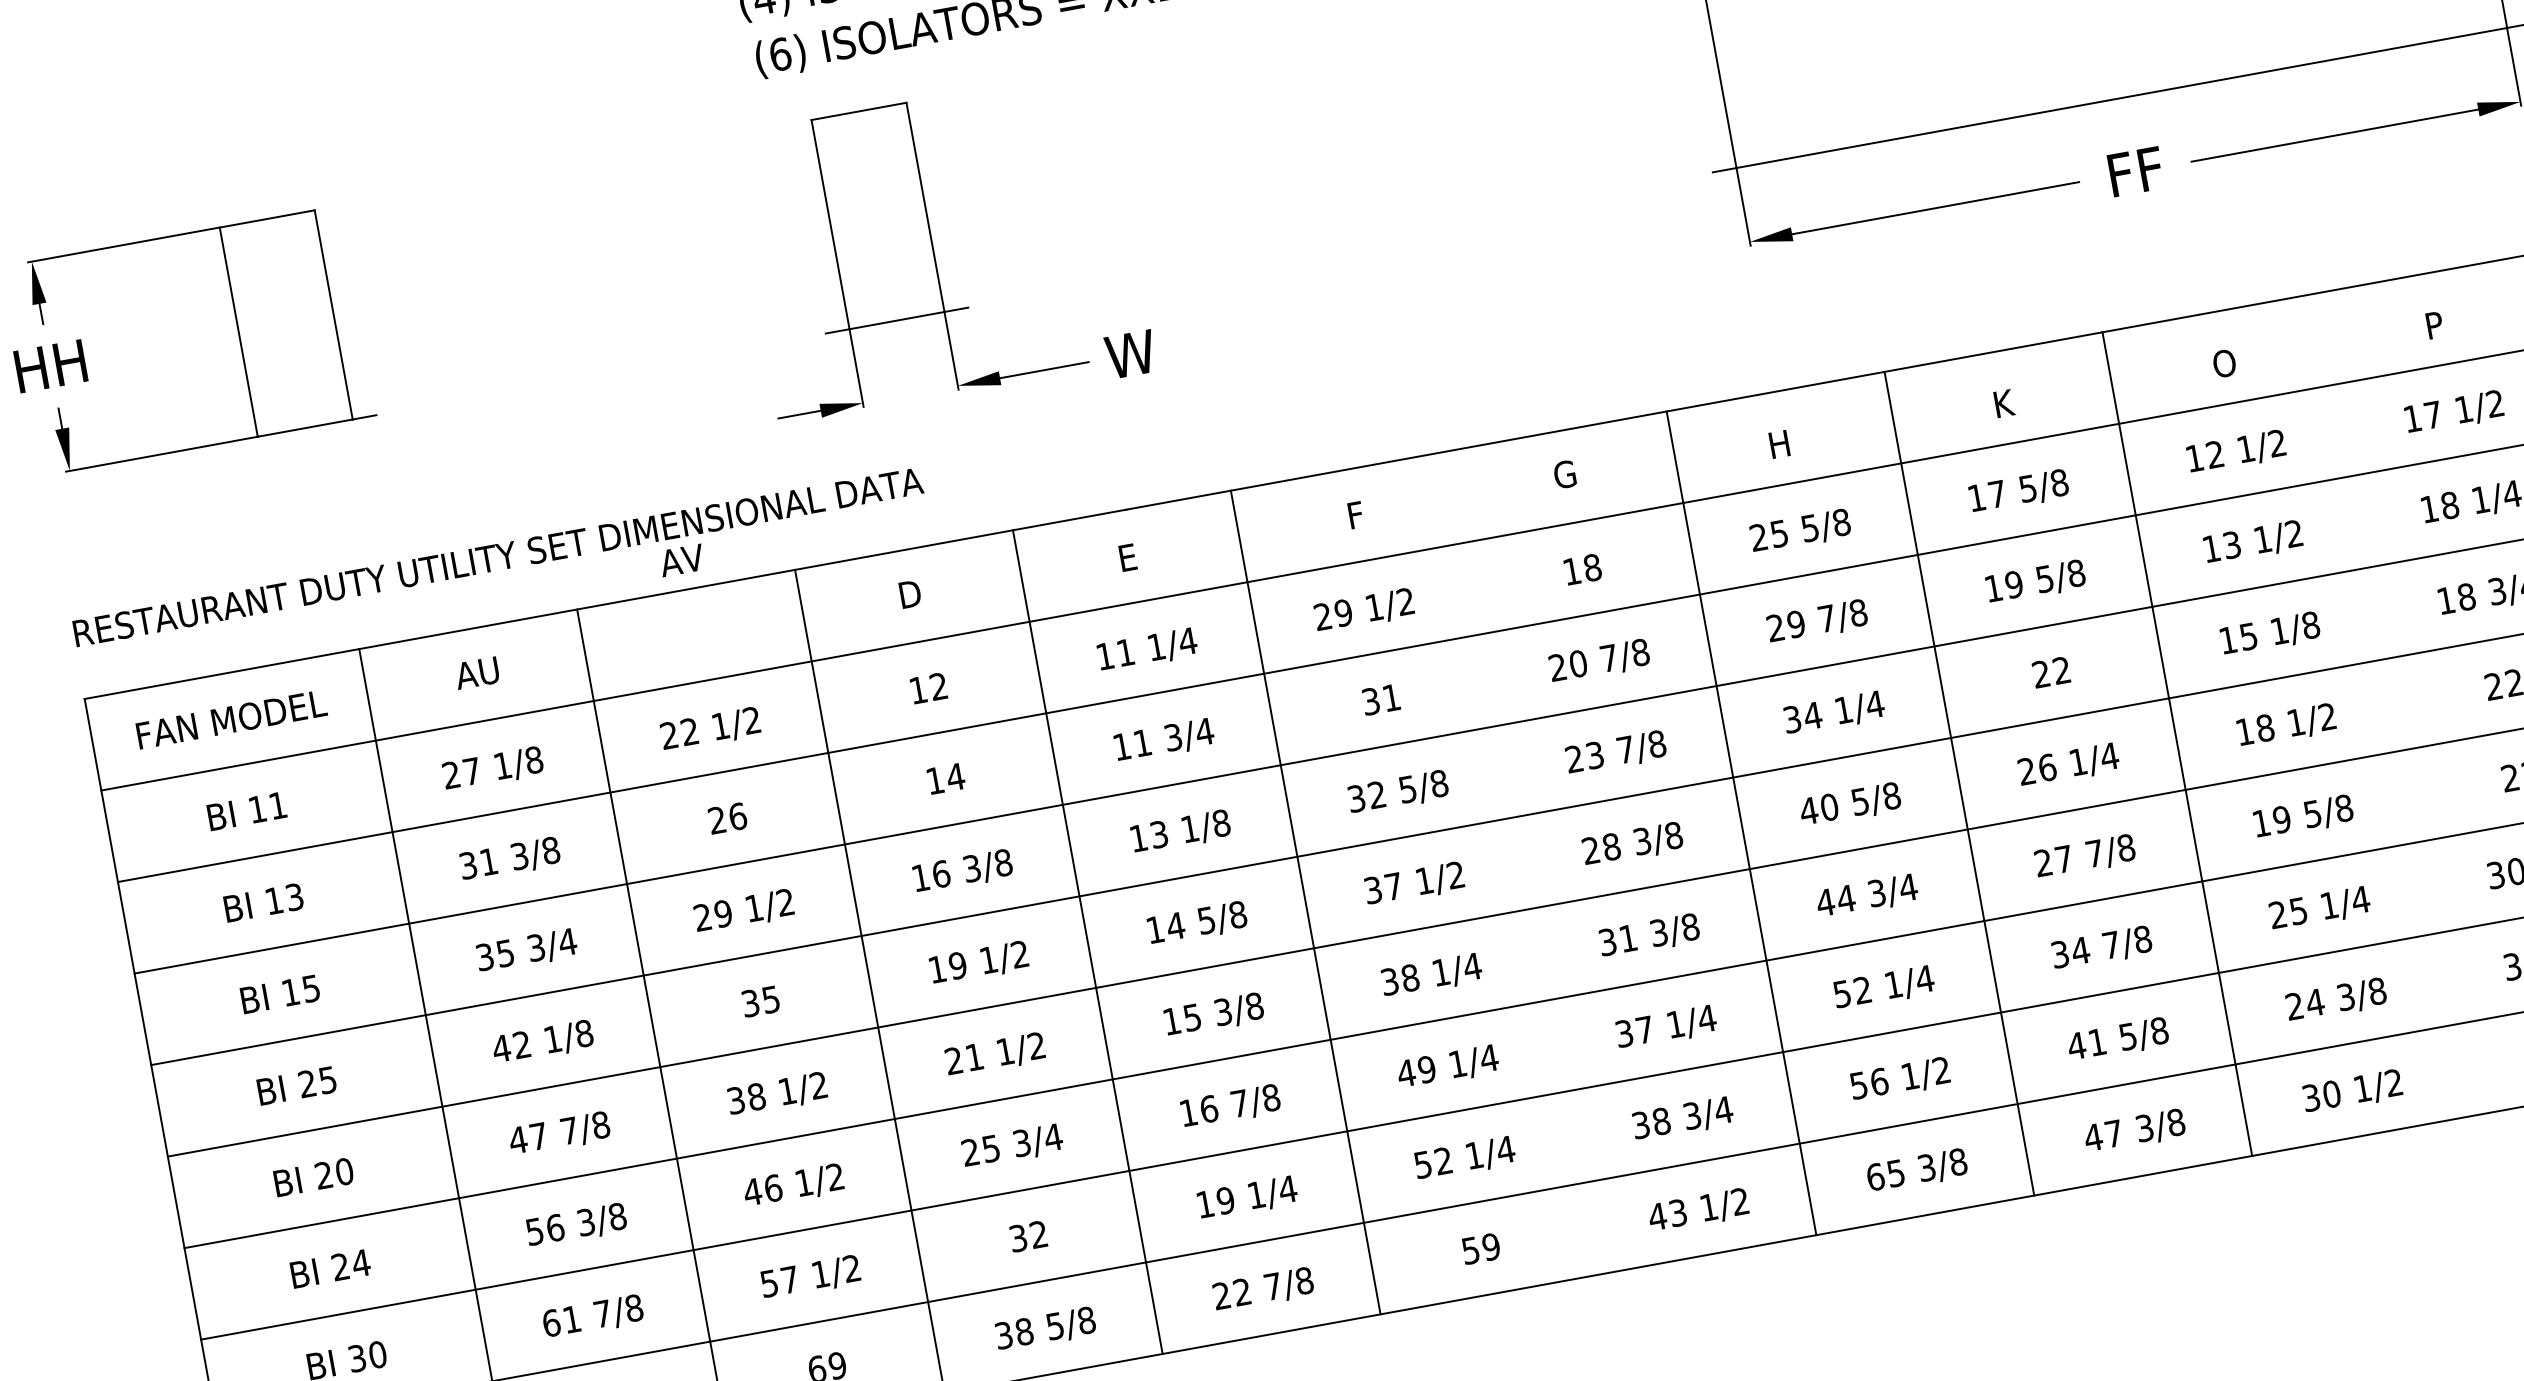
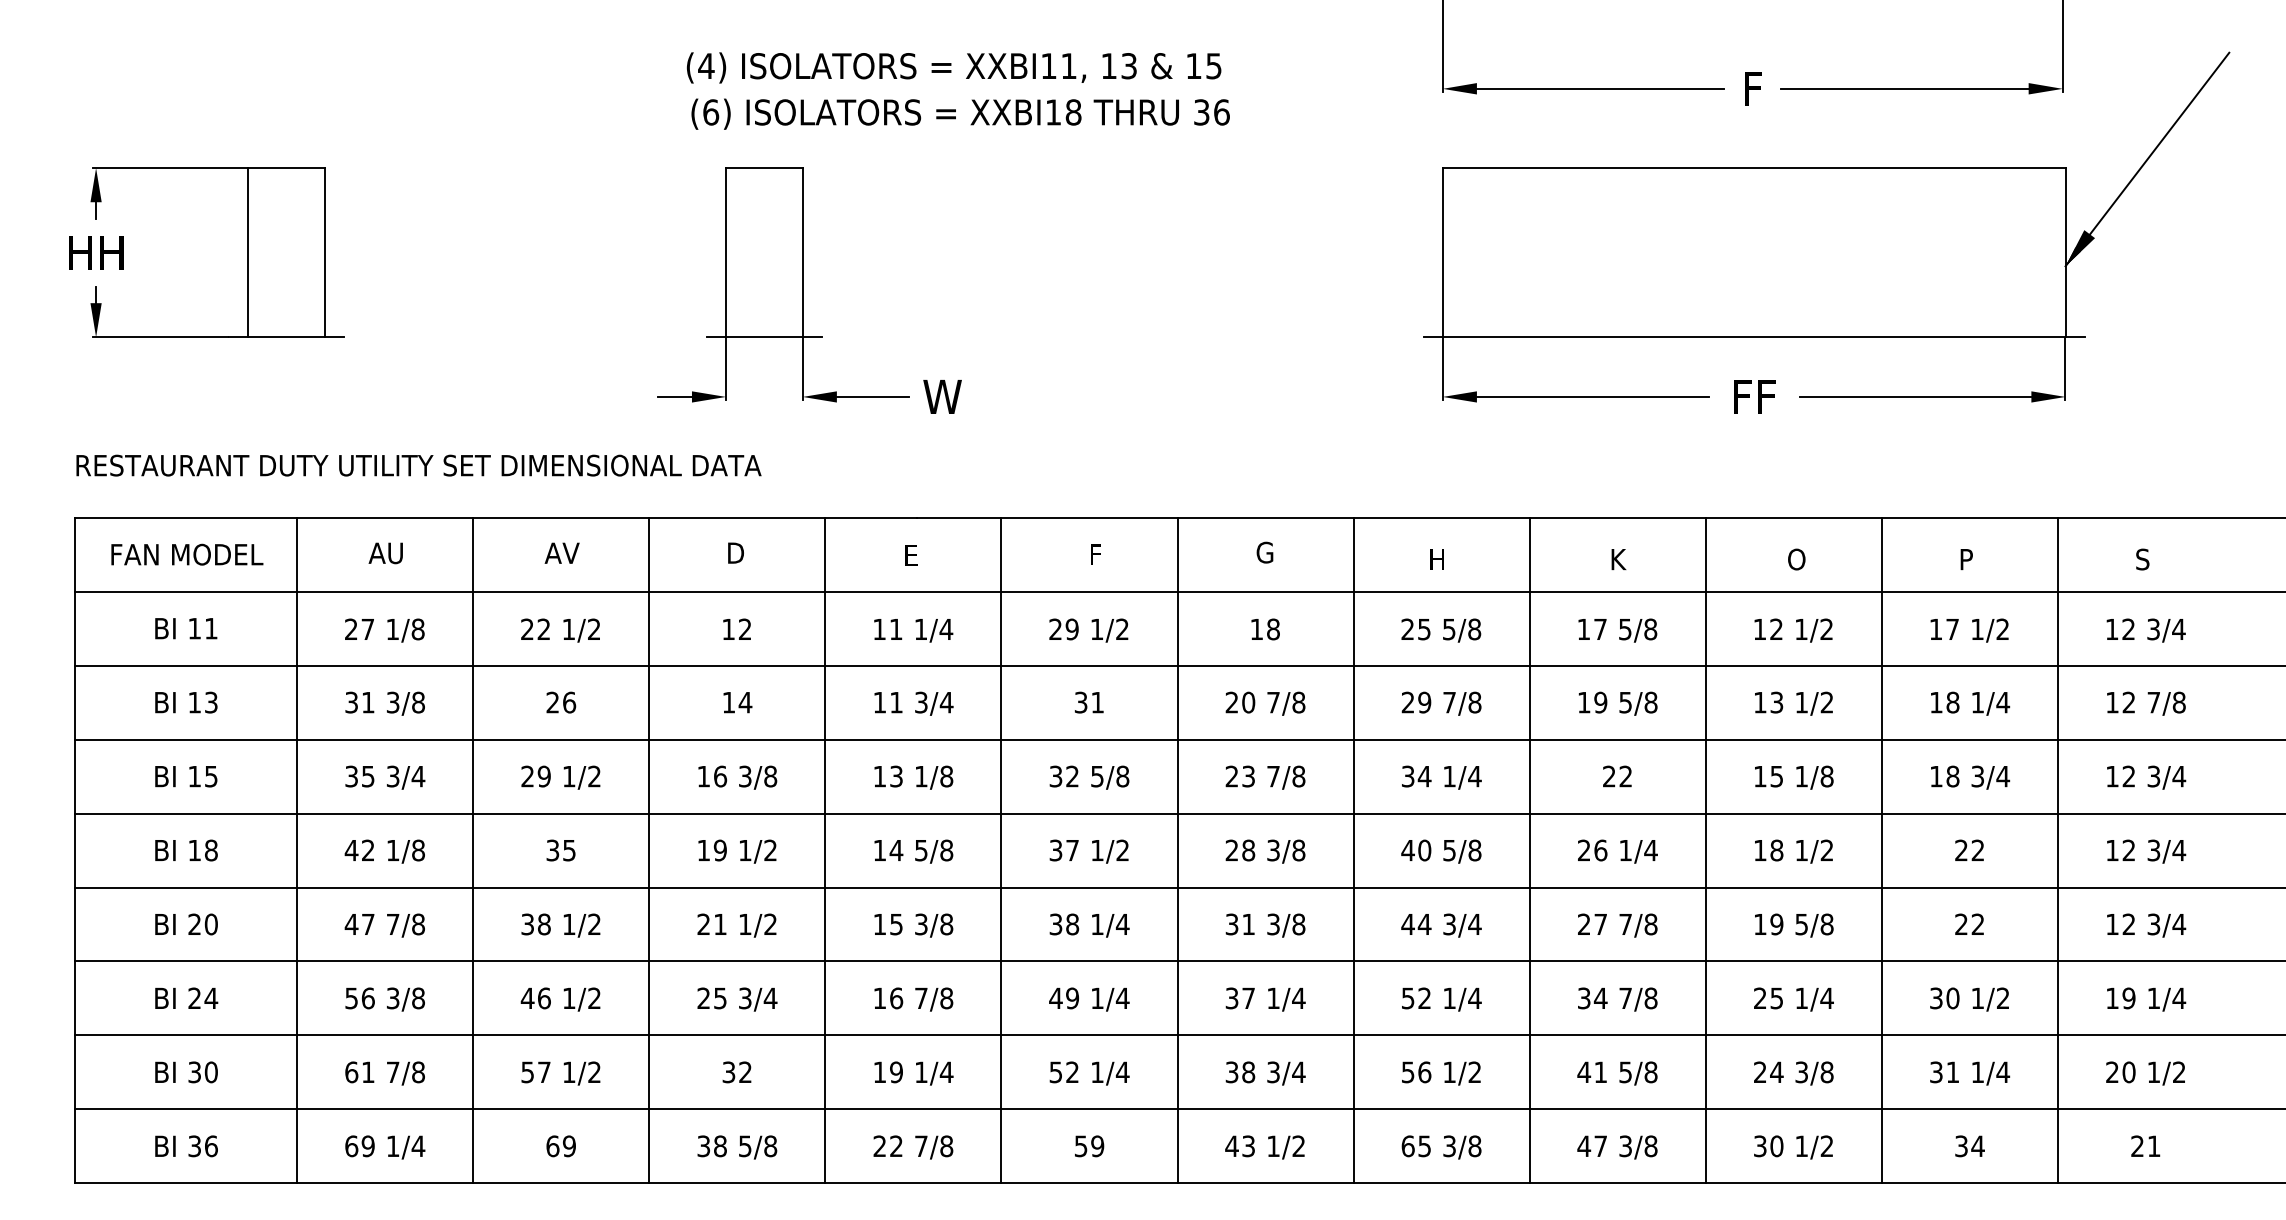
text: (680, 559) -> (561, 552), moved
line: (2394, 704) -> (1881, 850), added
line: (1523, 862) -> (1177, 850), added
text: (317, 1082) -> (202, 850), 25 -> 18

